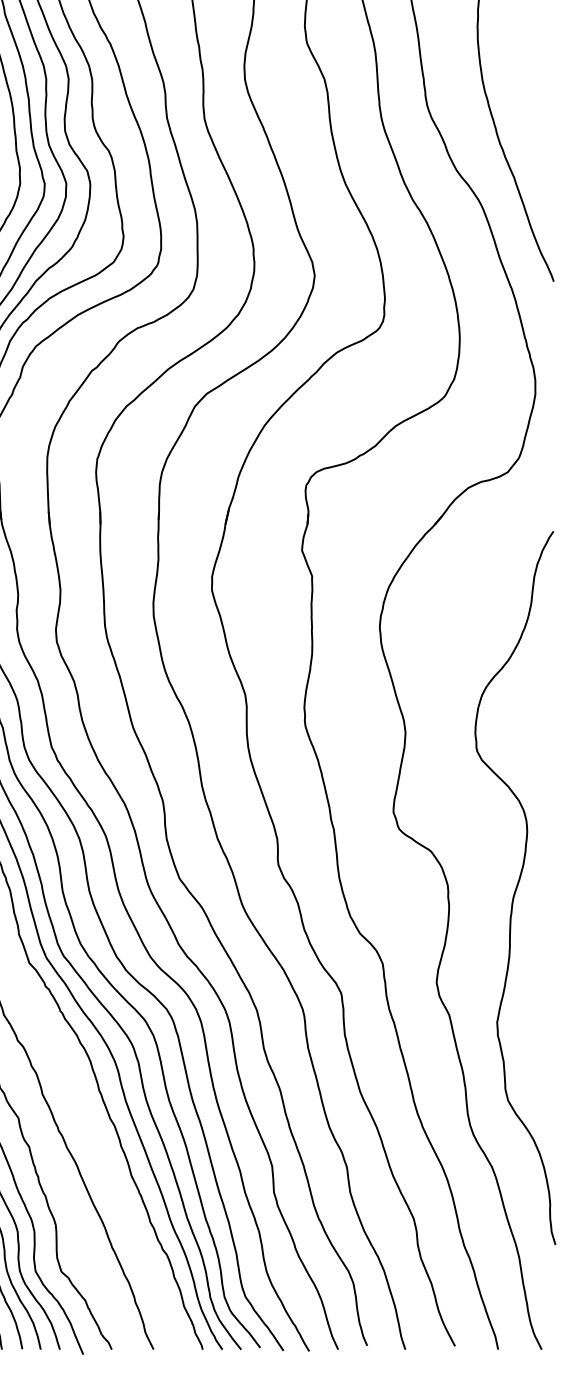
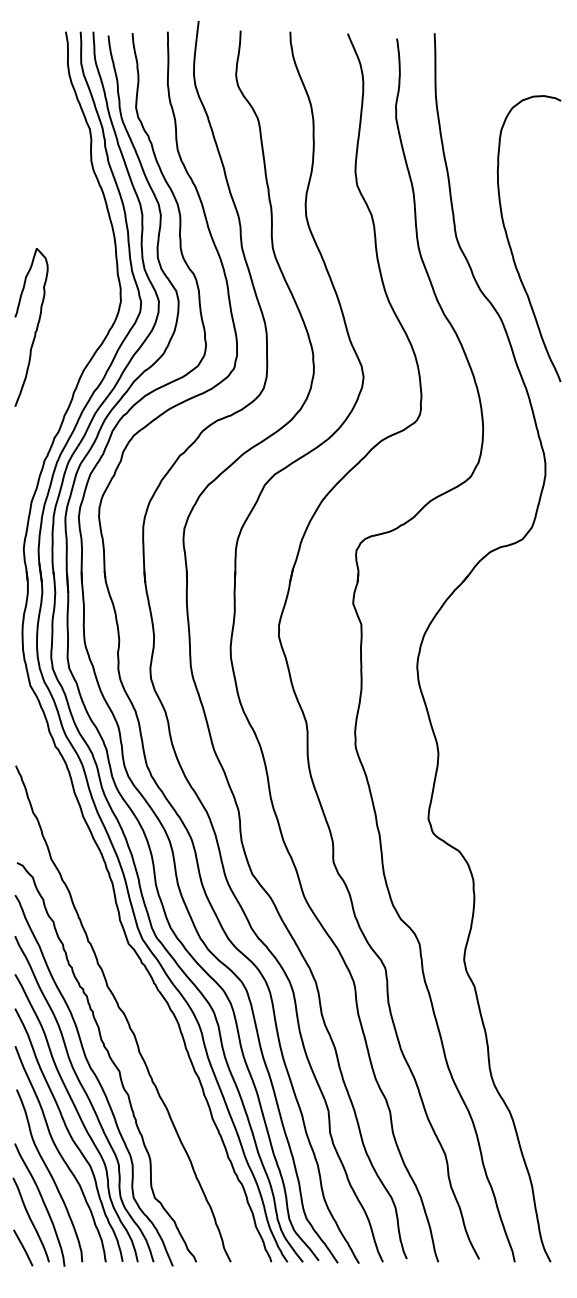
curve: (516, 887) -> (529, 881), removed

